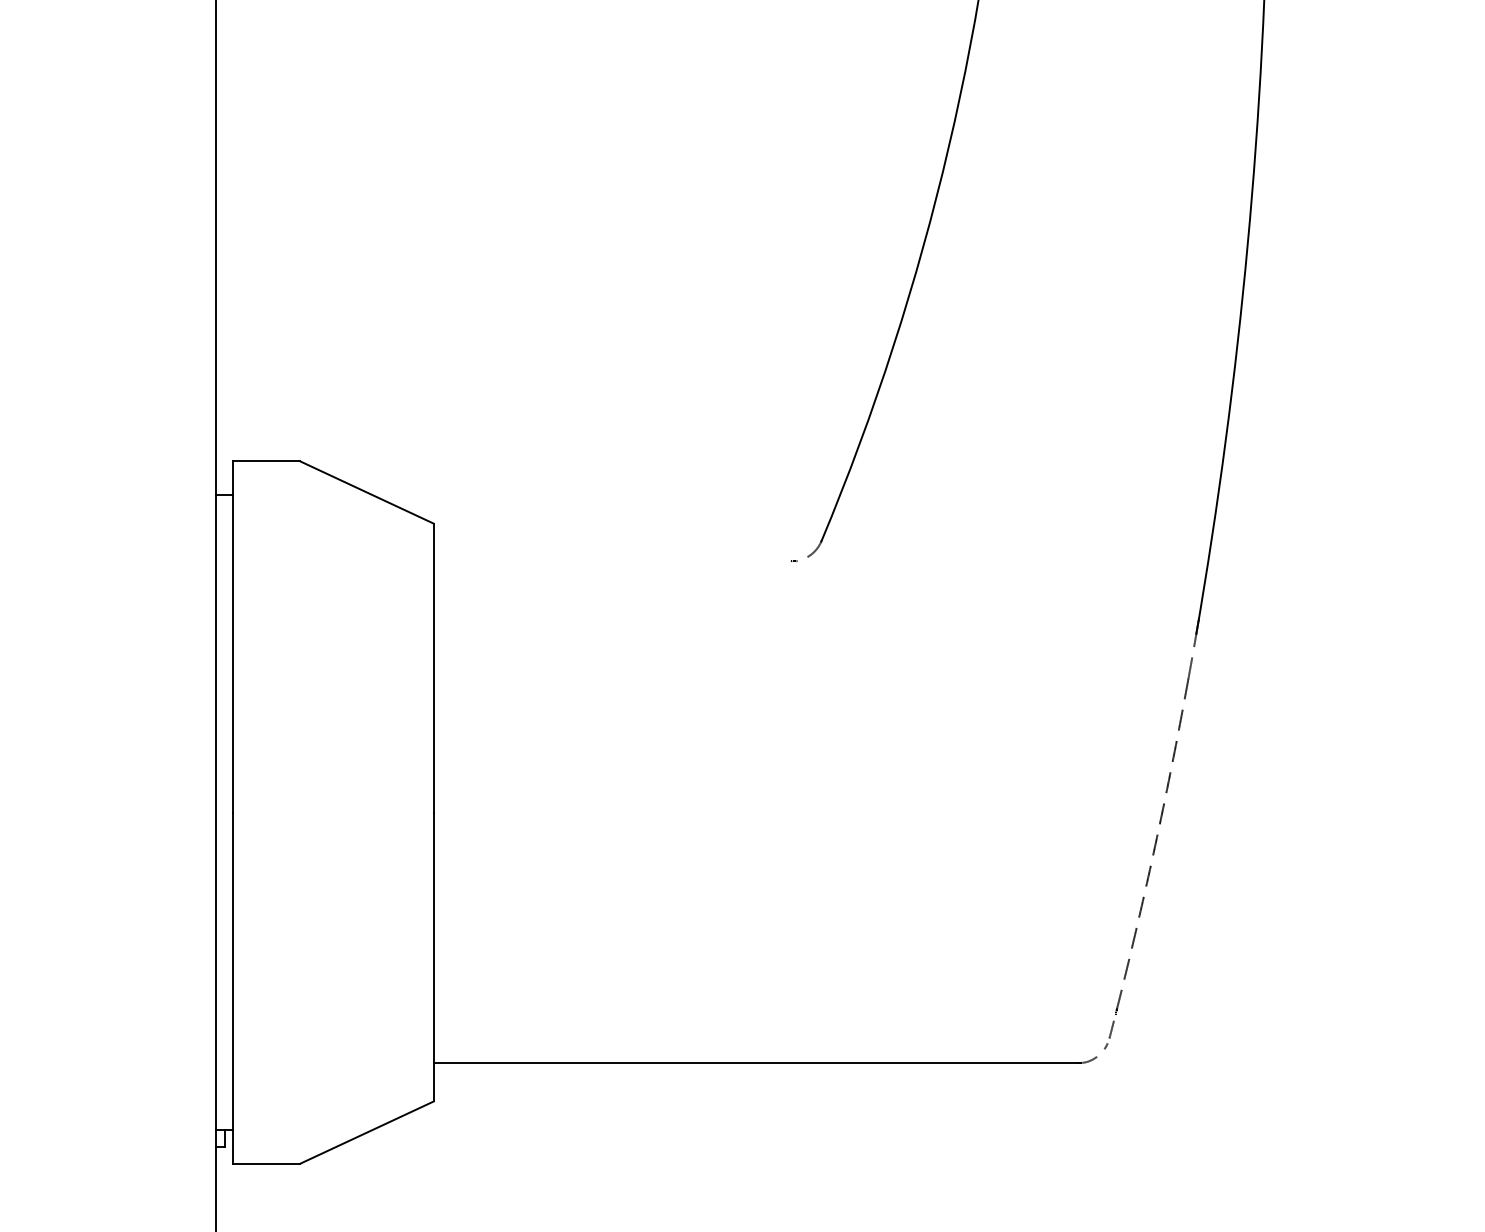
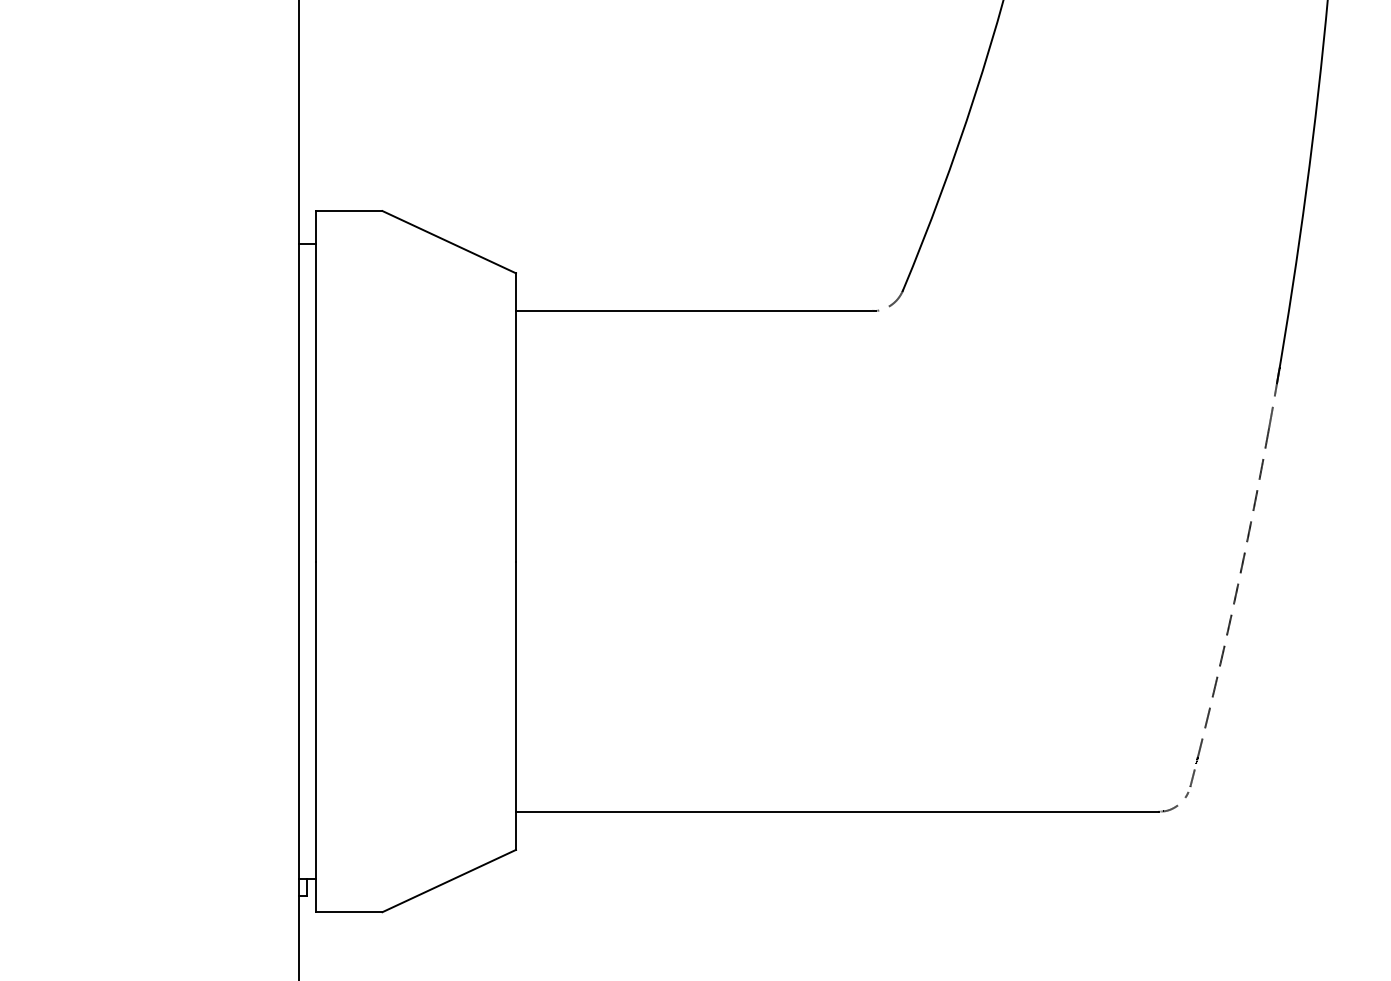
line: (611, 561) -> (693, 311), added

